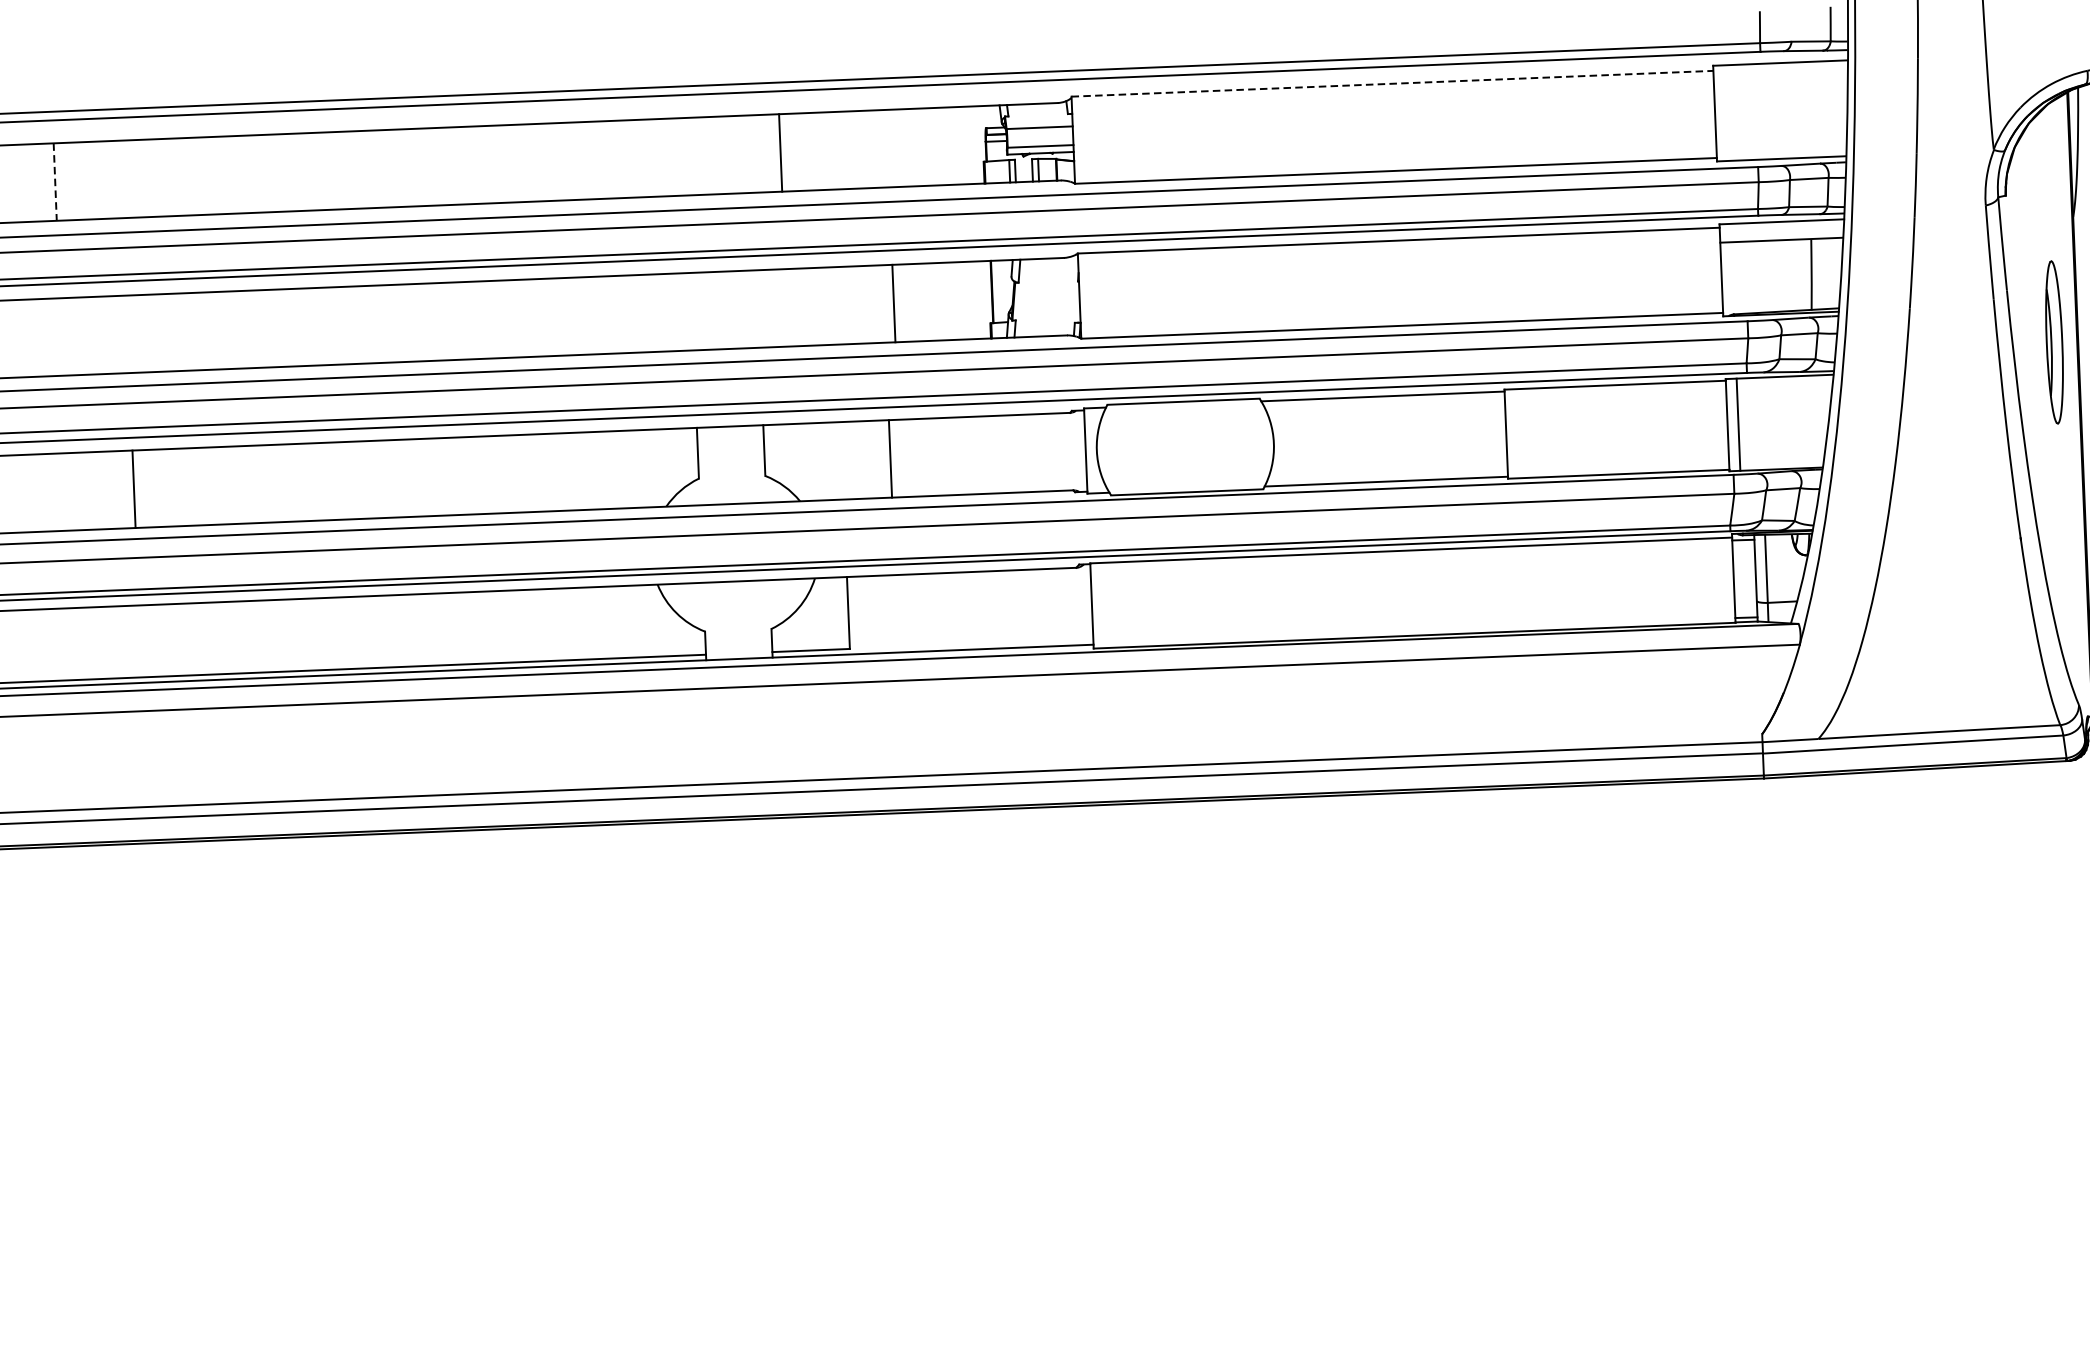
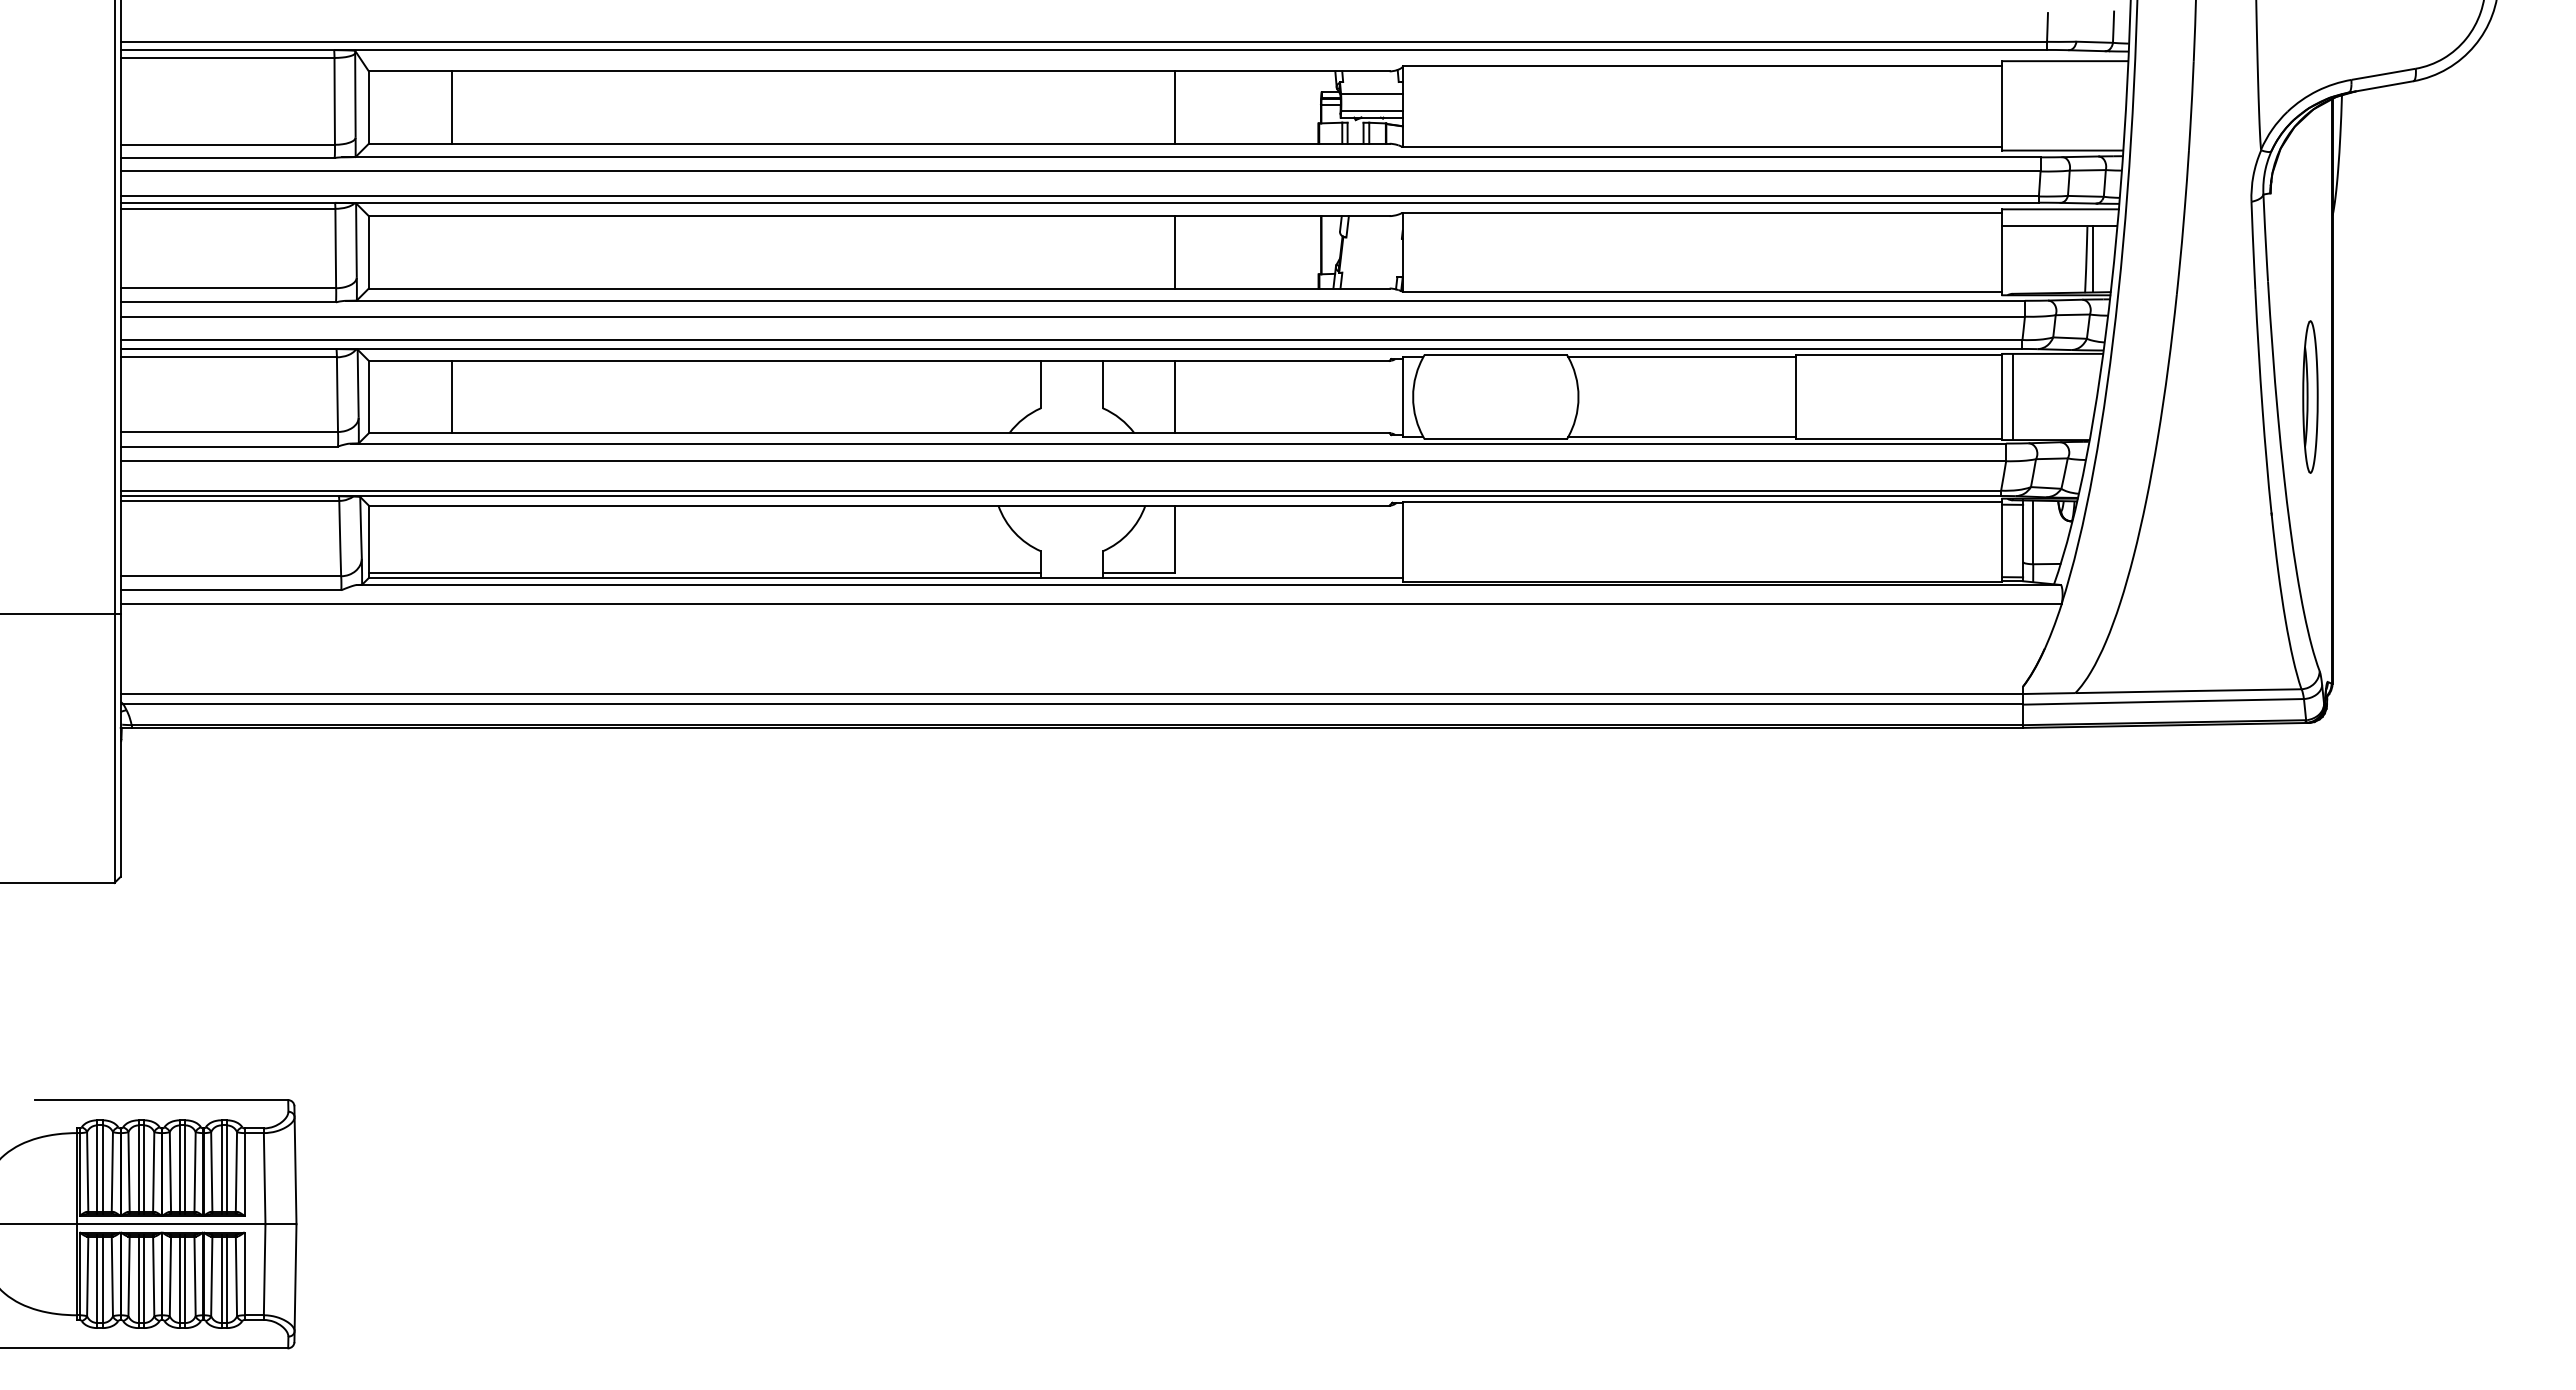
line: (1392, 83) -> (1702, 65), dashed -> solid
line: (780, 152) -> (1175, 107), moved
line: (55, 183) -> (451, 108), dashed -> solid
line: (1819, 274) -> (2093, 259), added
line: (894, 303) -> (1175, 252), moved
part: (2054, 341) -> (2310, 396), moved
line: (890, 458) -> (1175, 396), moved
line: (133, 488) -> (451, 396), moved

